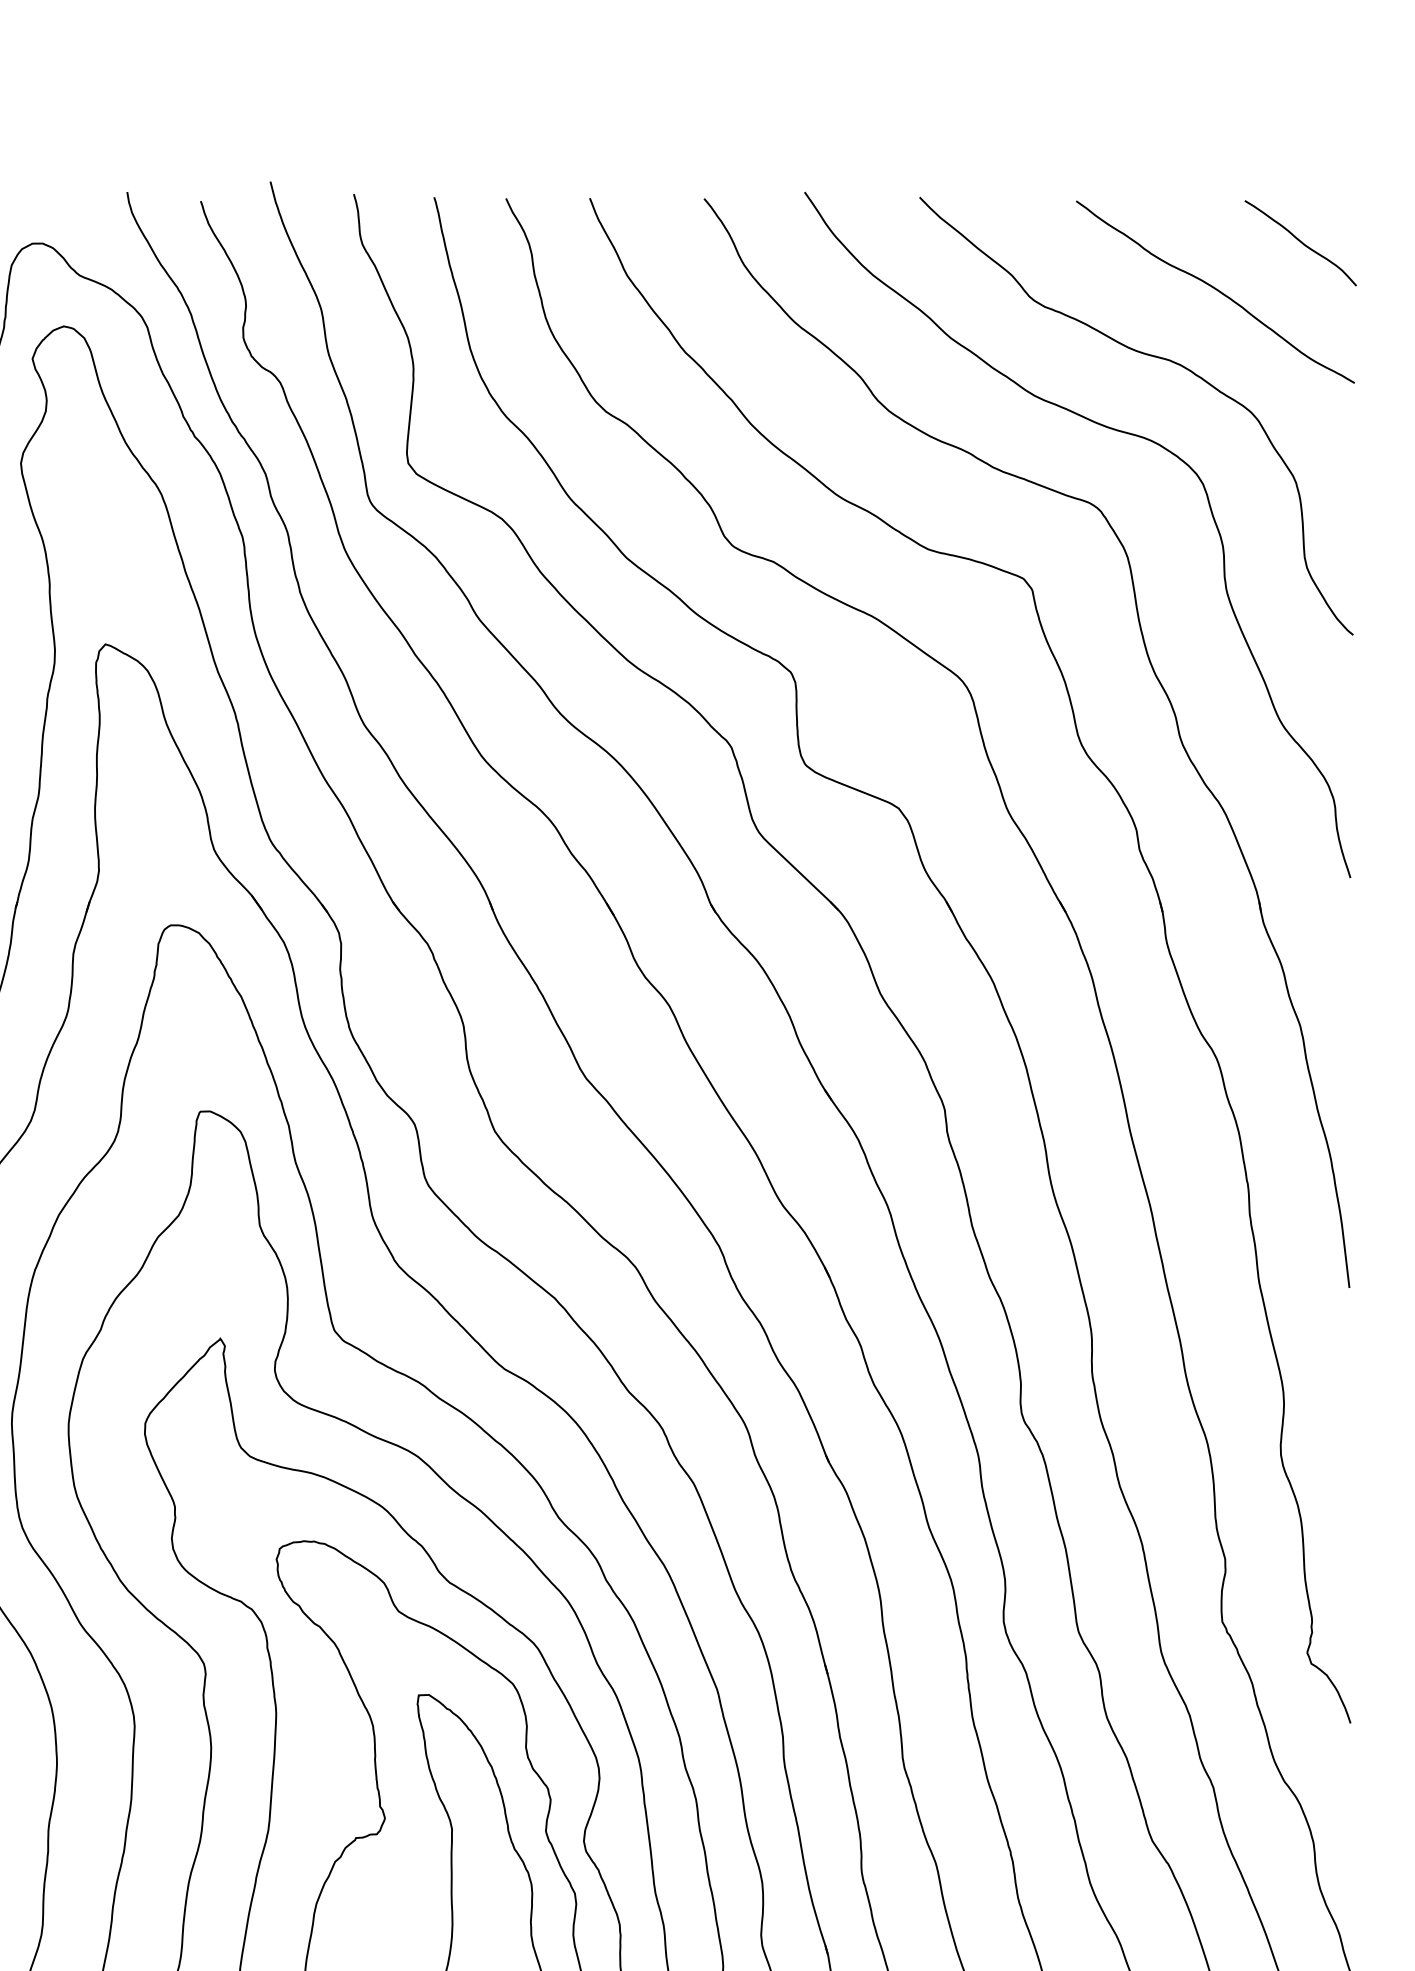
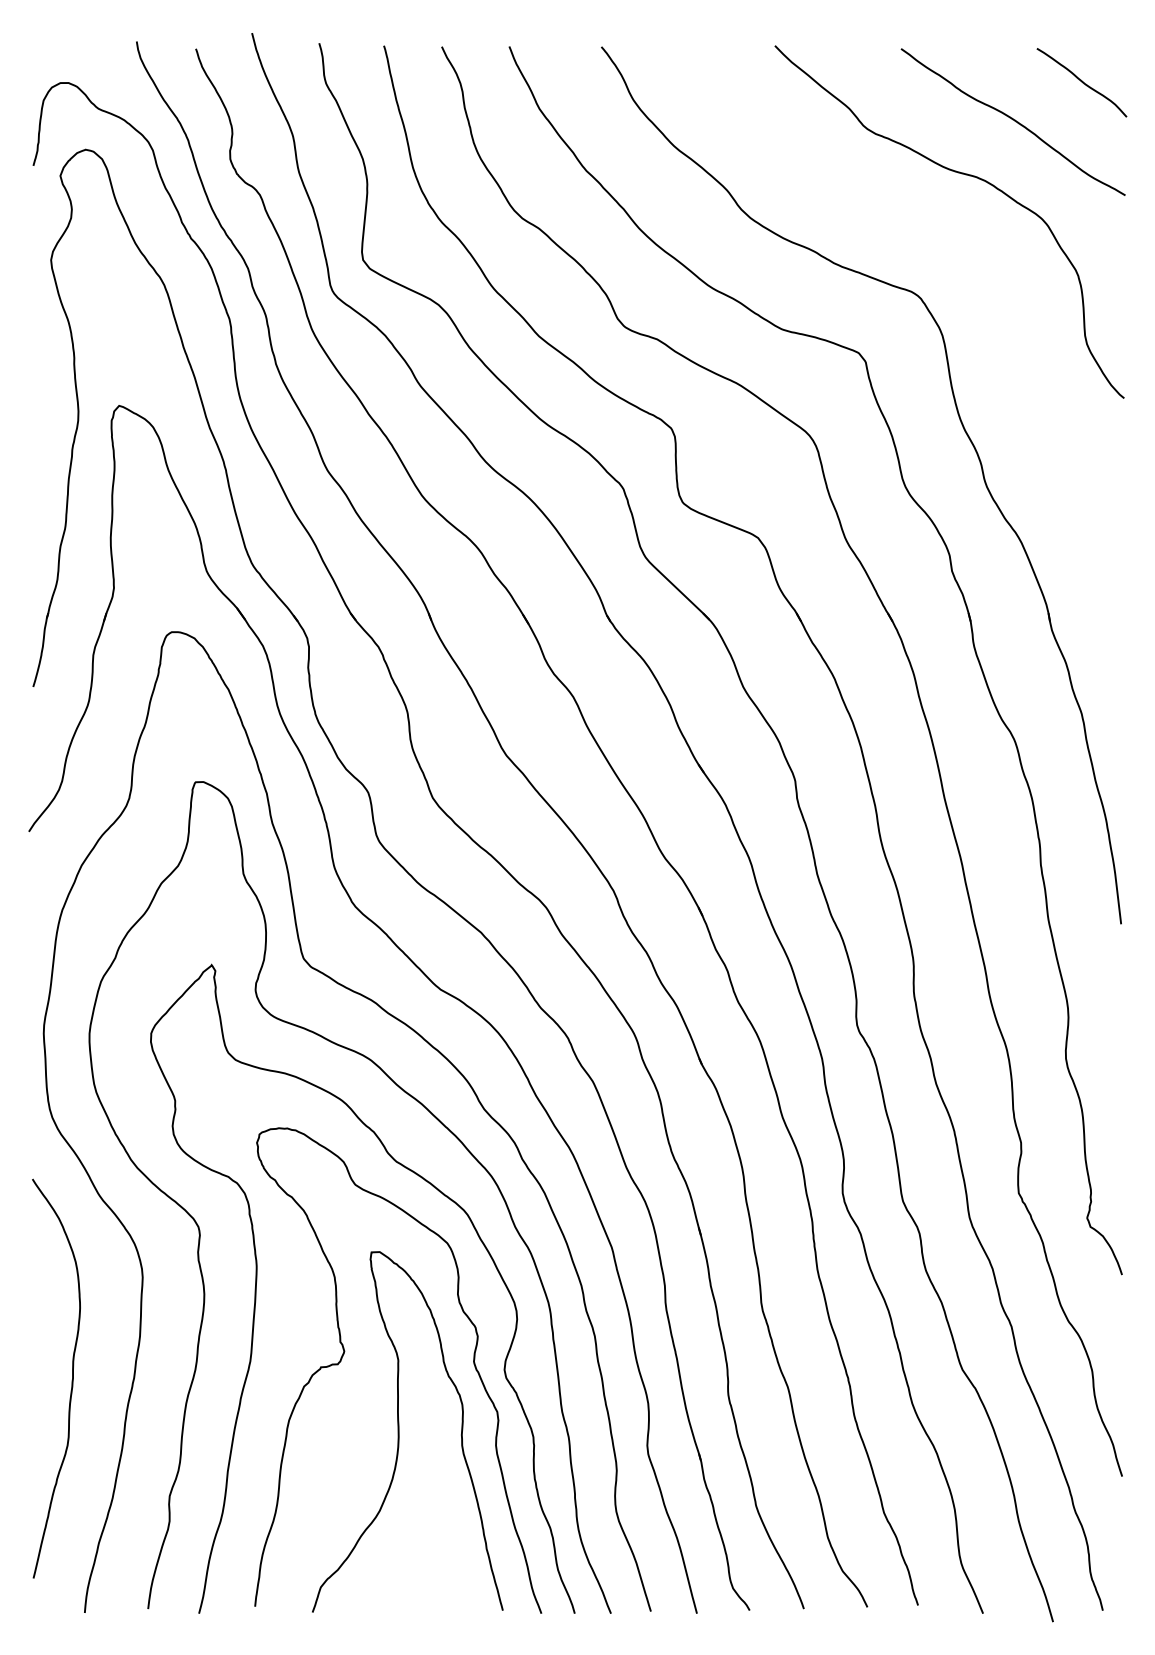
curve: (1112, 430) -> (930, 233), removed

